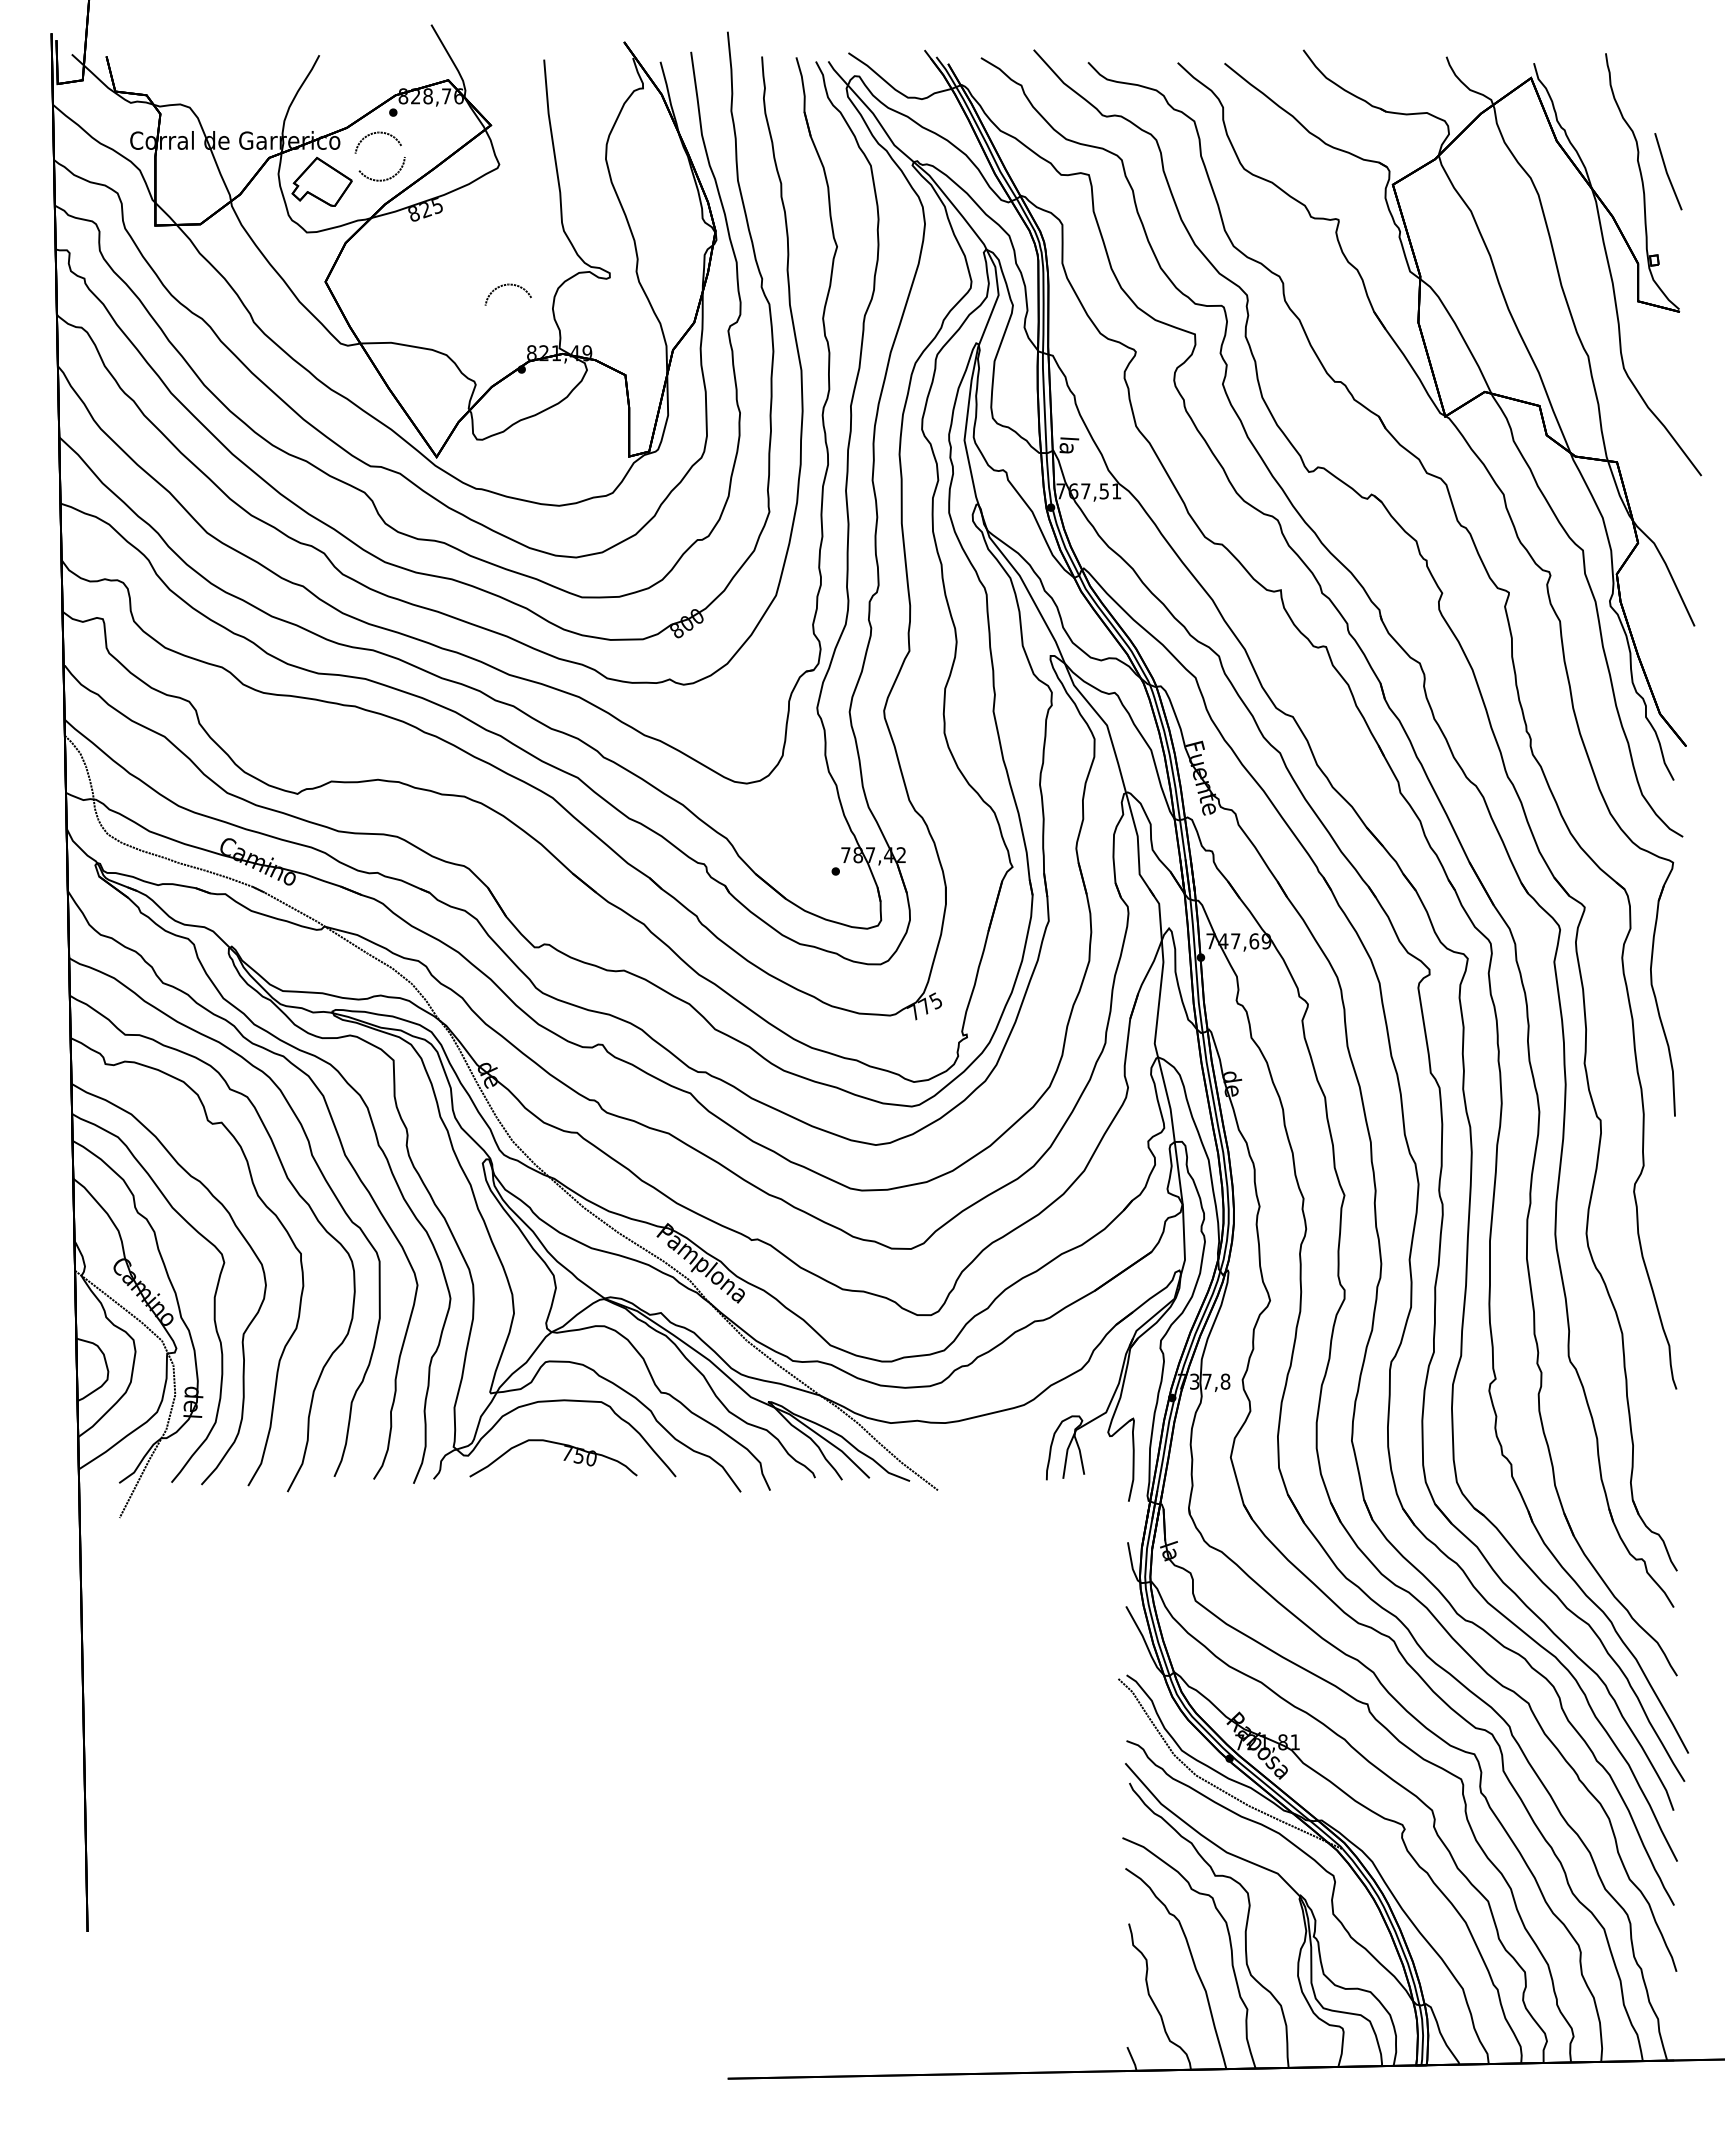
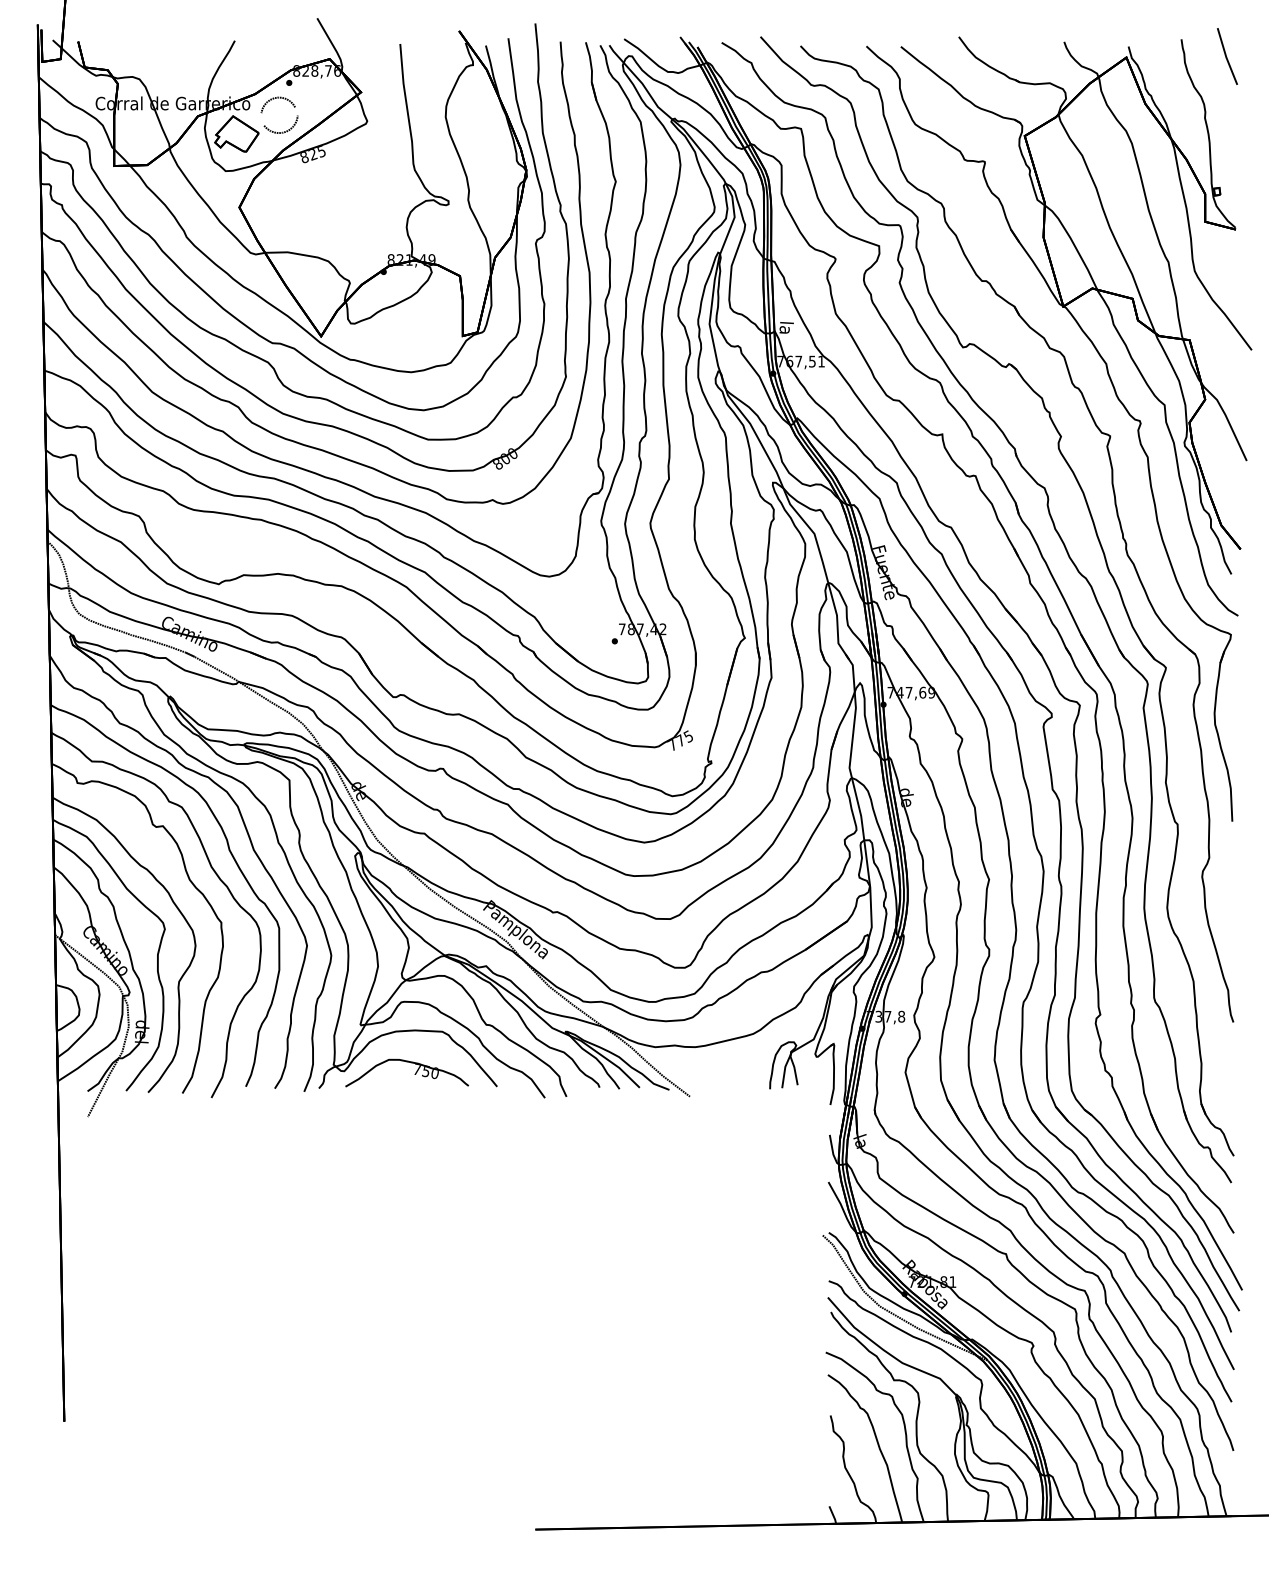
part: (1668, 171) -> (1227, 56), moved
curve: (507, 285) -> (373, 210), removed

